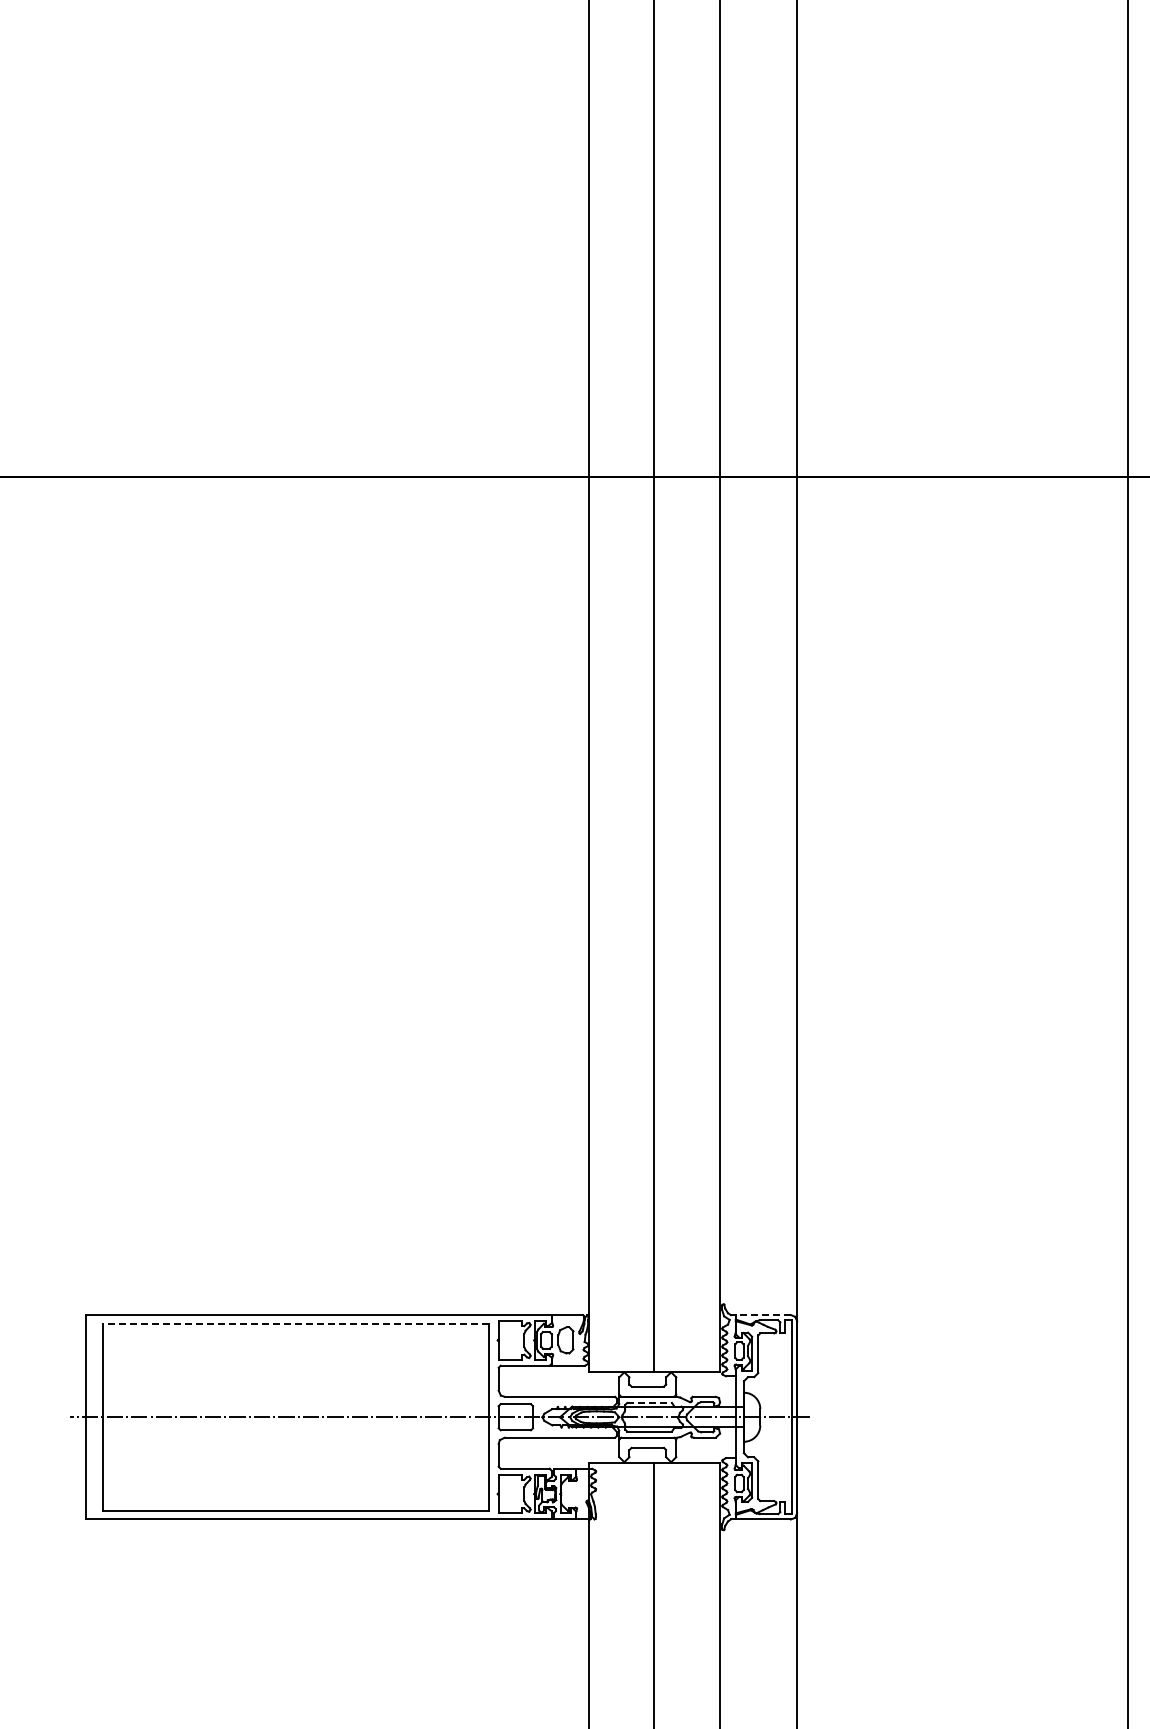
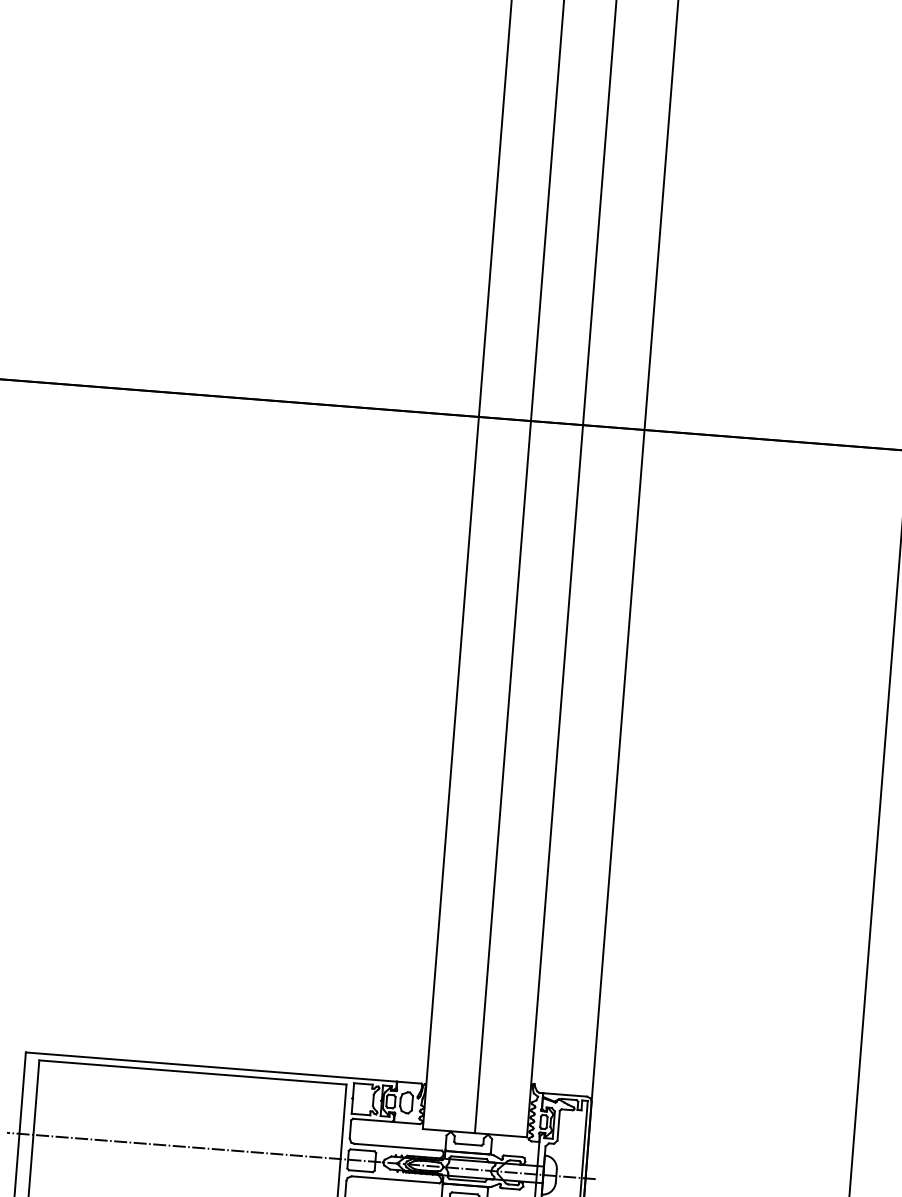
line: (763, 1315) -> (565, 1095), dashed -> solid
line: (296, 1323) -> (193, 1072), dashed -> solid
line: (650, 1402) -> (469, 1157), dashed -> solid

